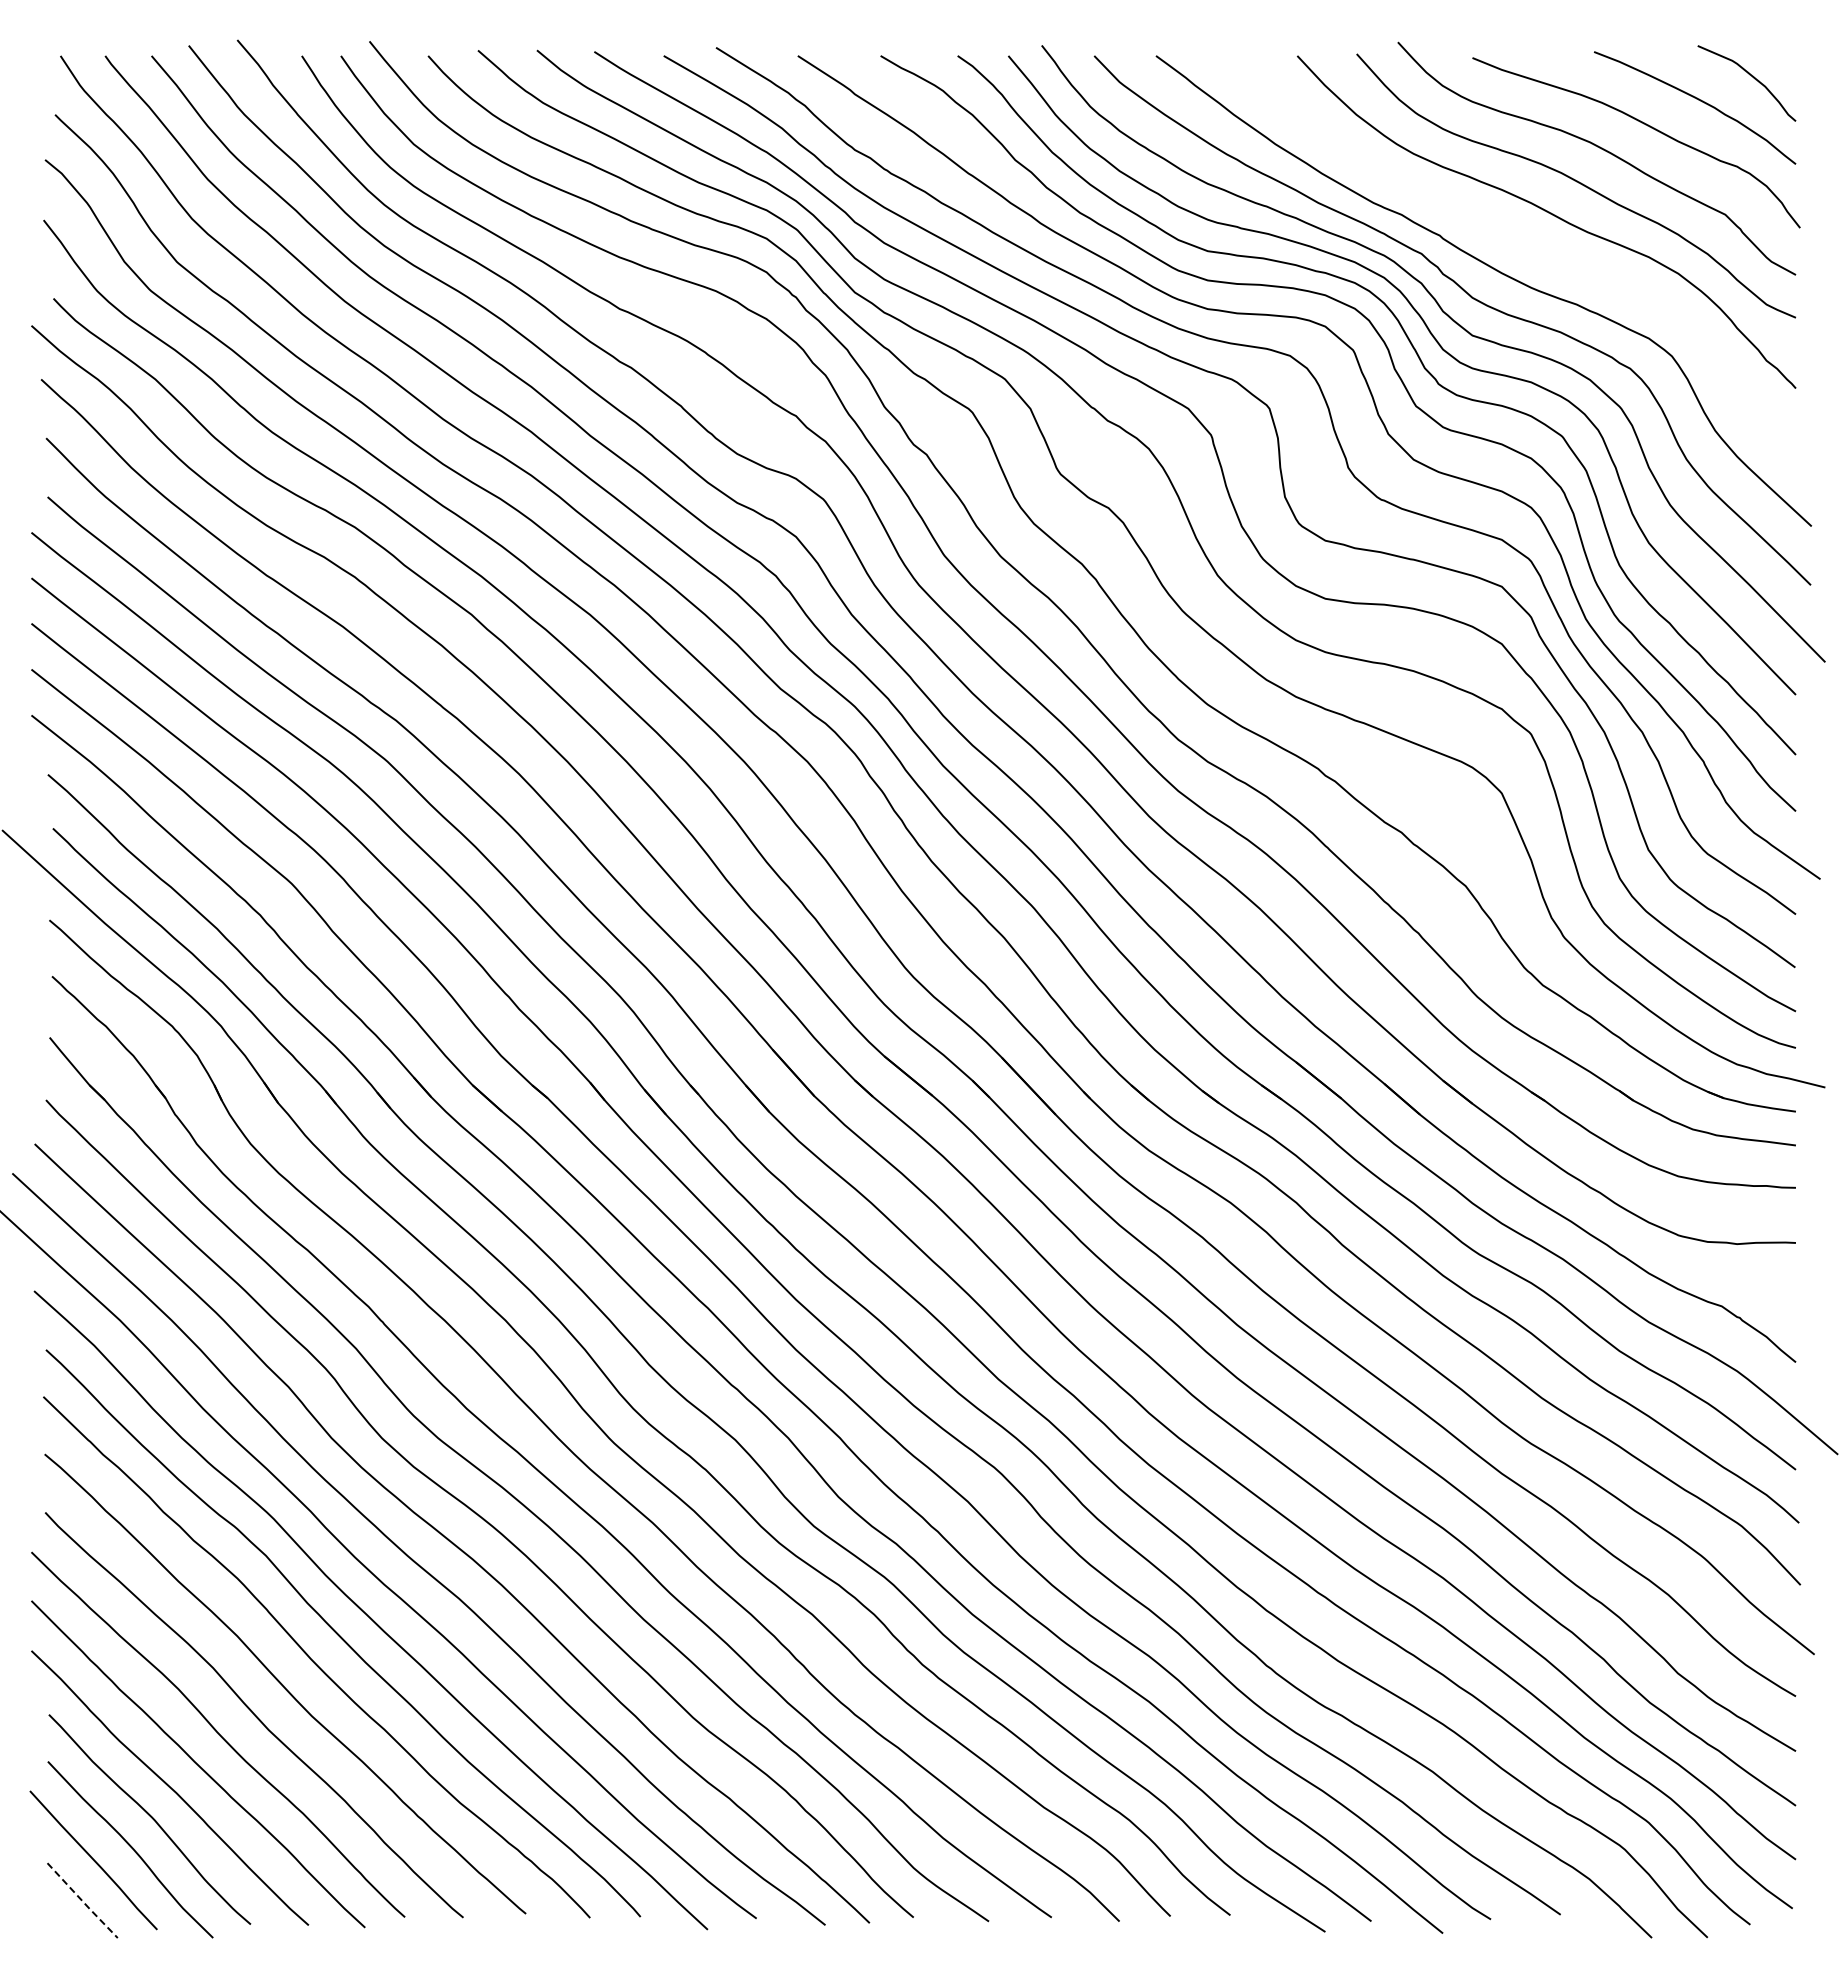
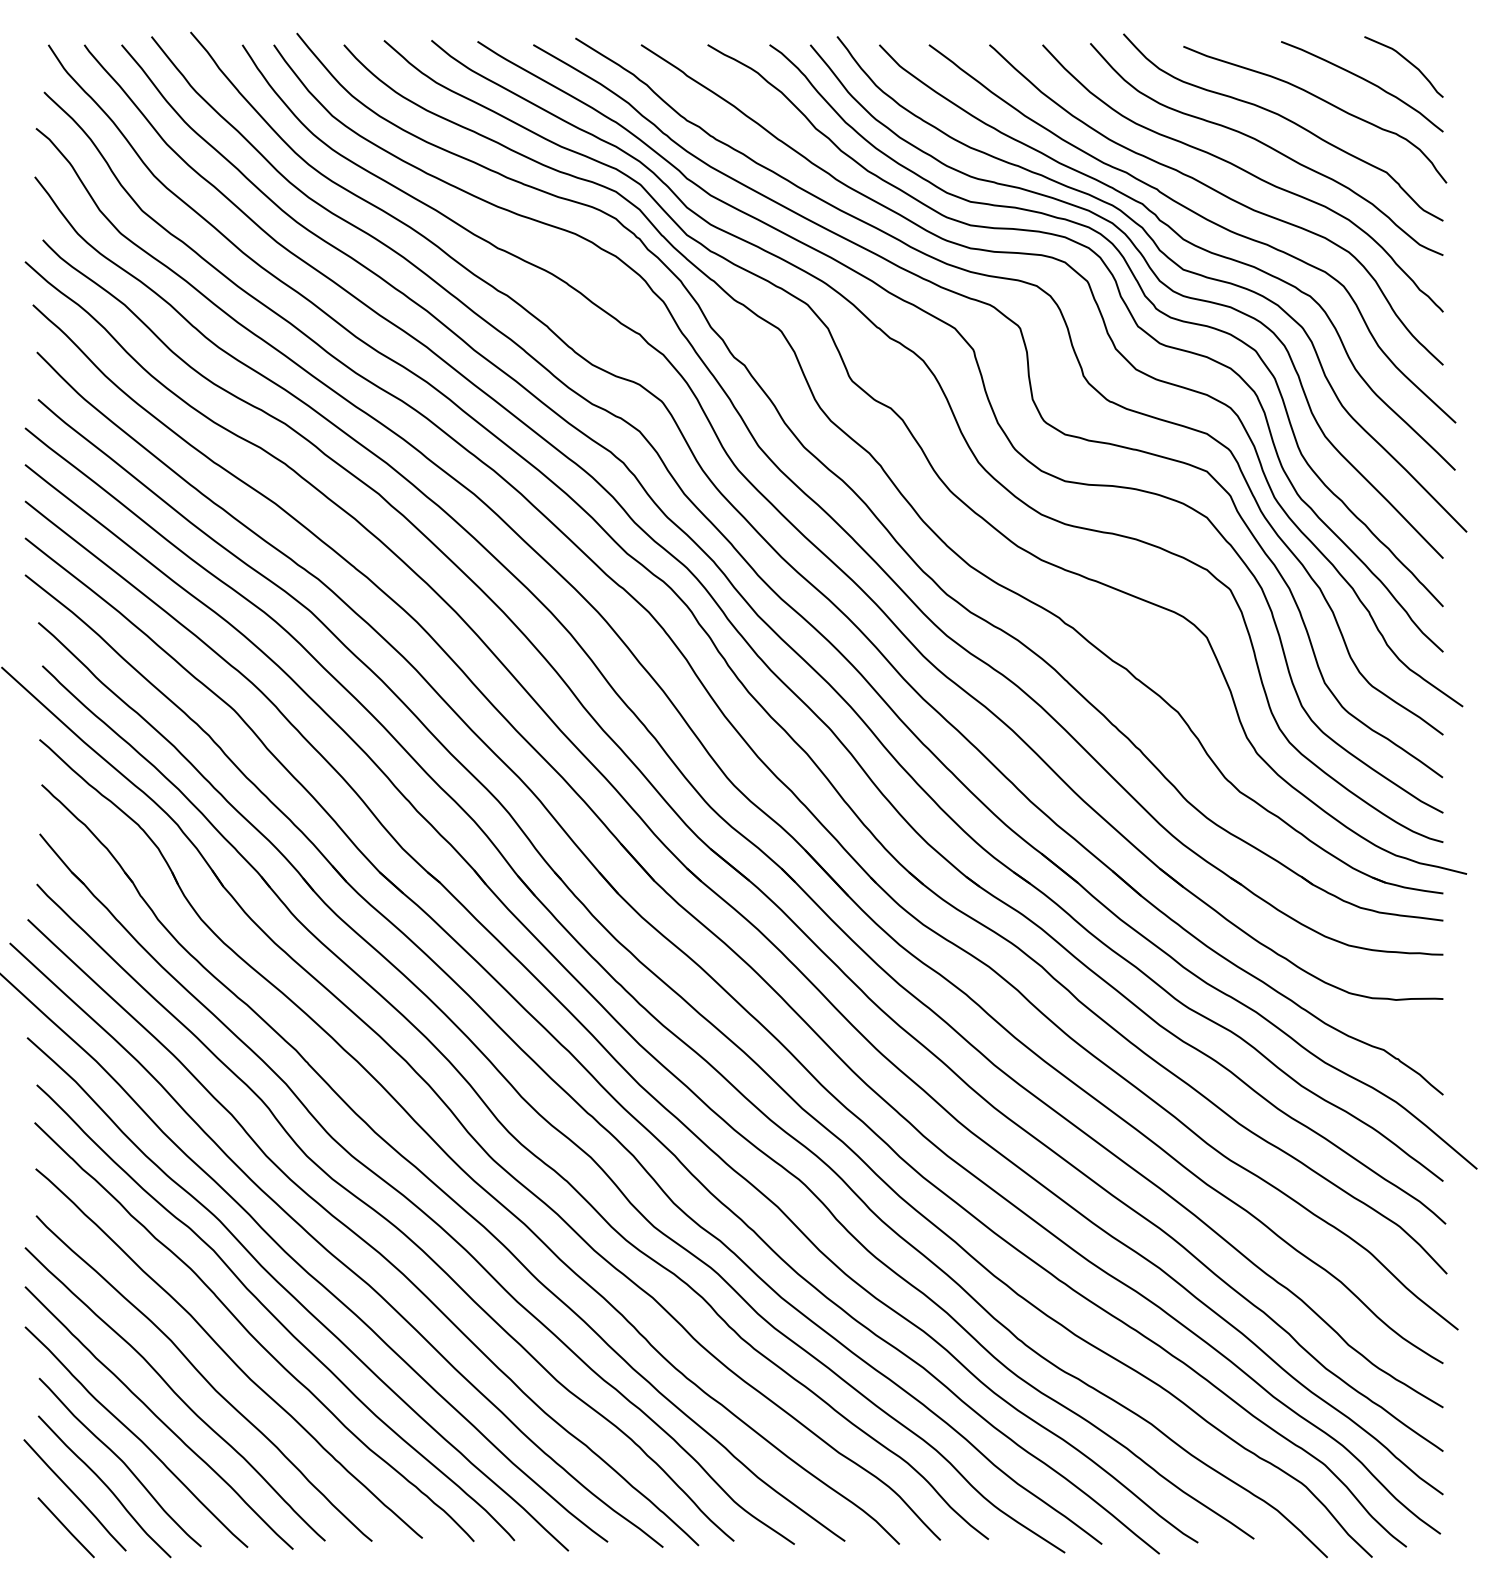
curve: (1519, 242) -> (1221, 194), added
line: (83, 1901) -> (66, 1528), dashed -> solid

